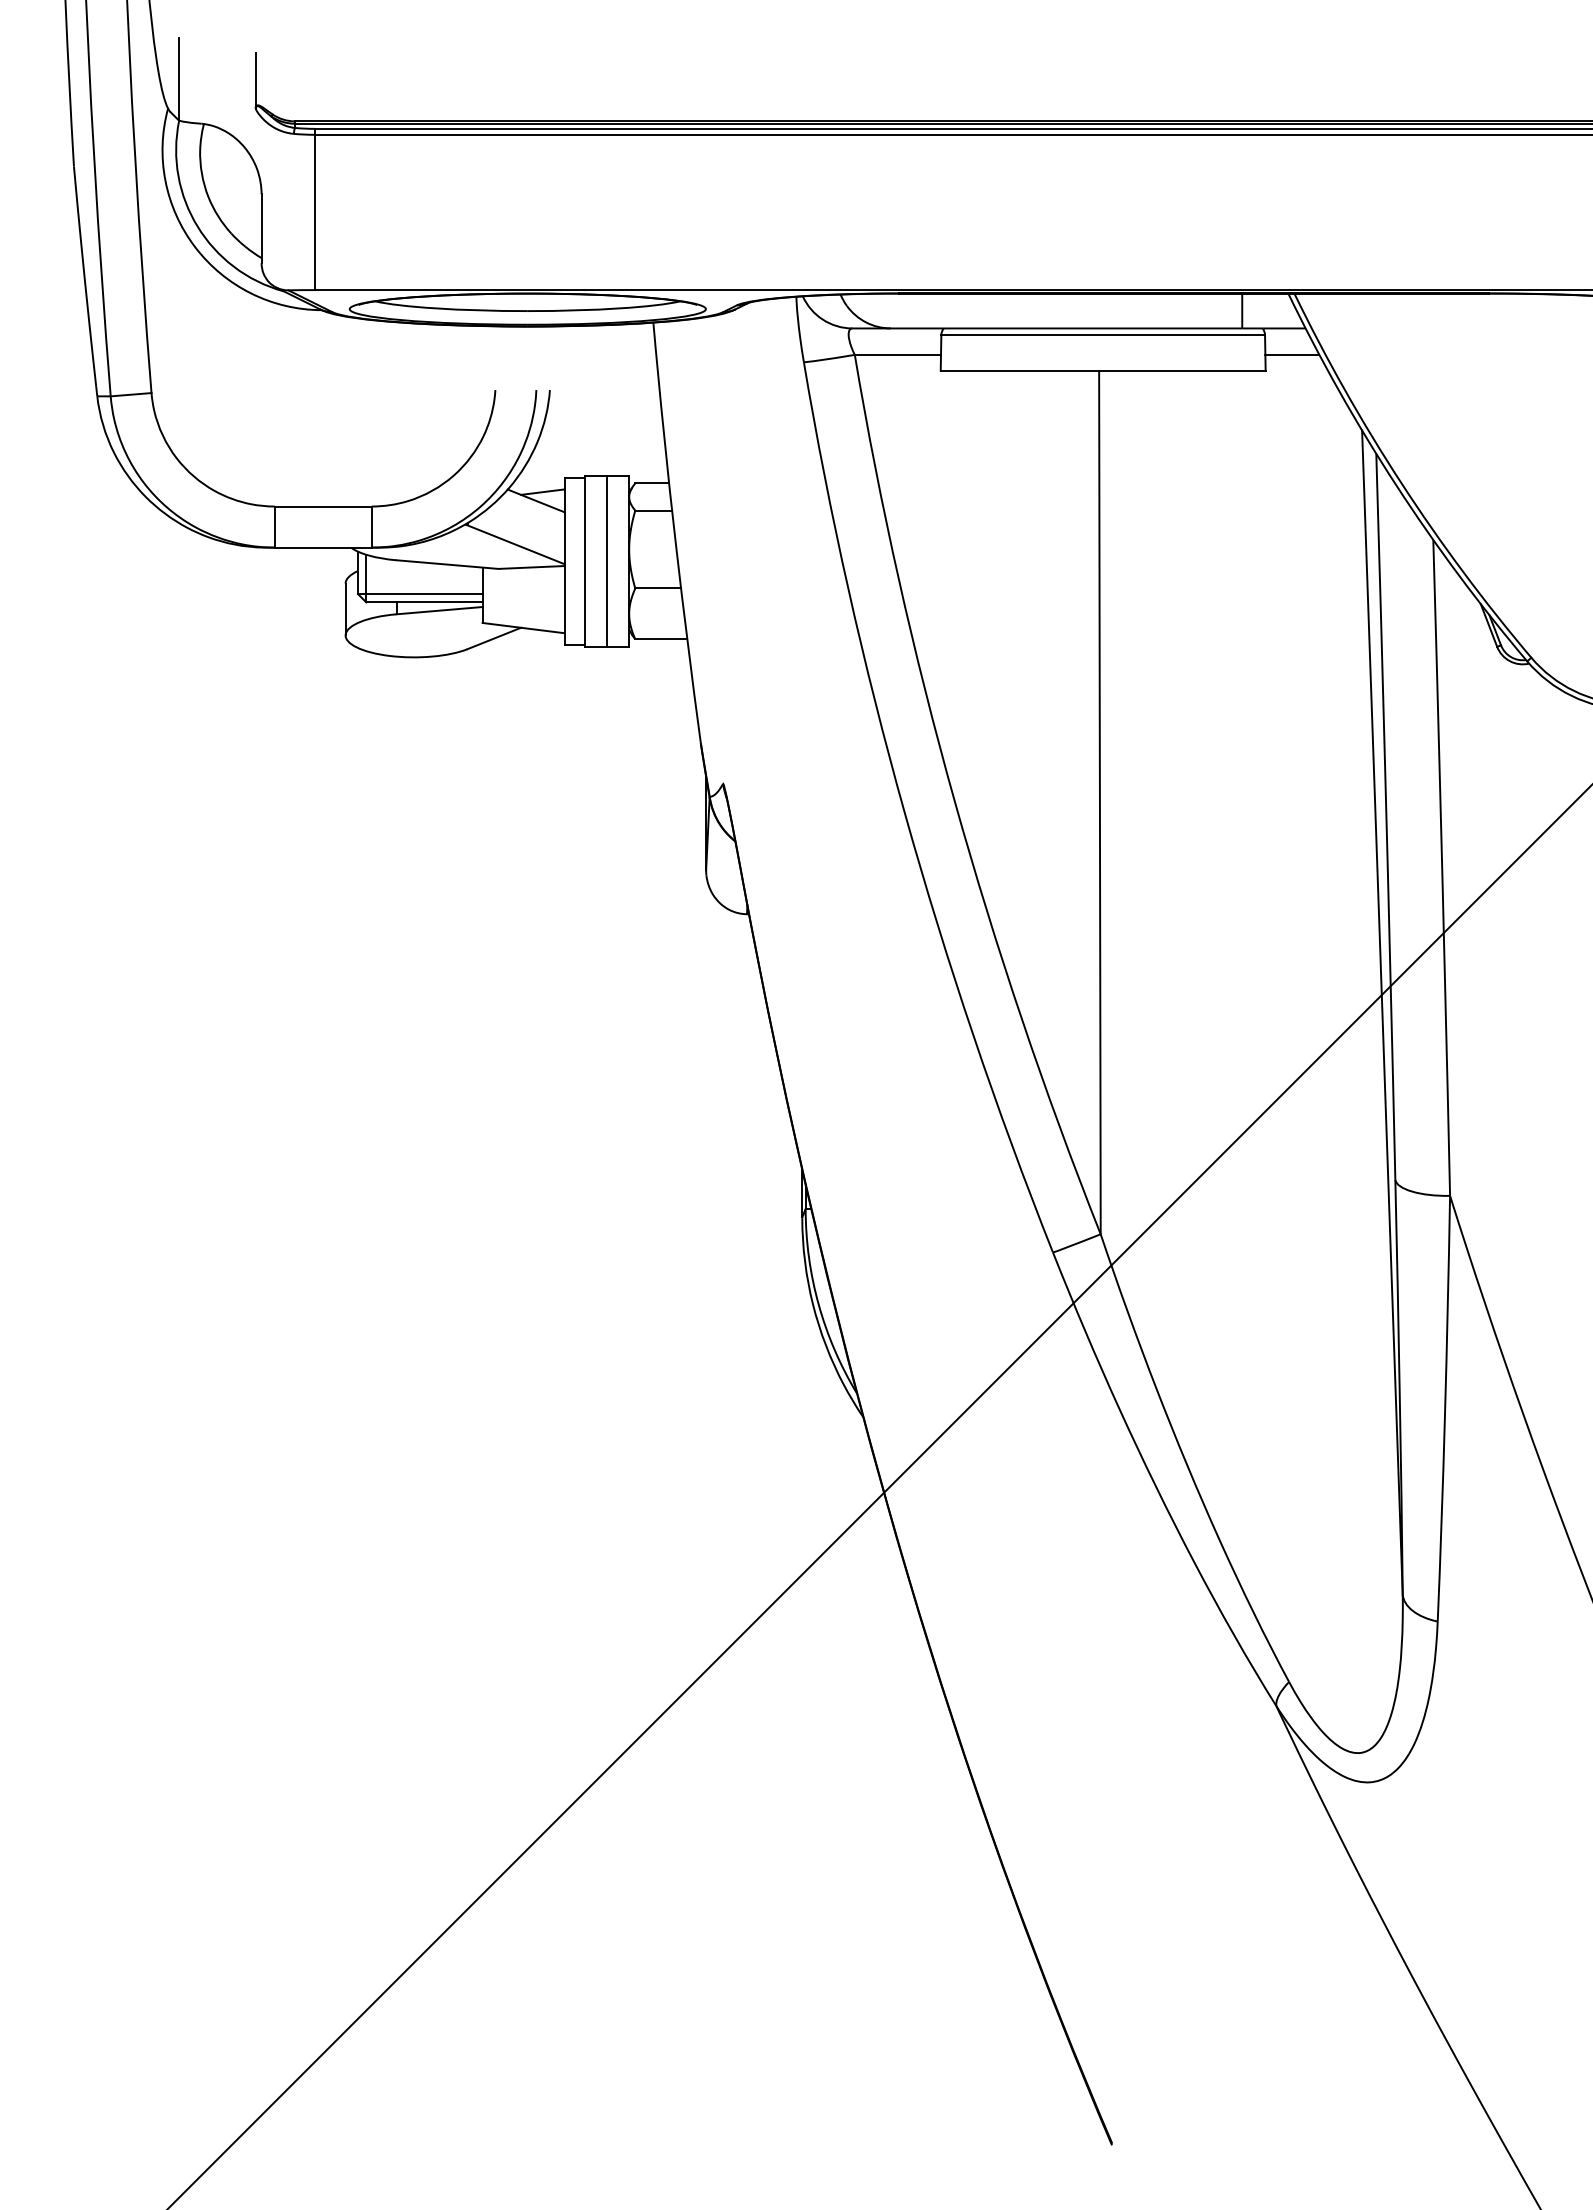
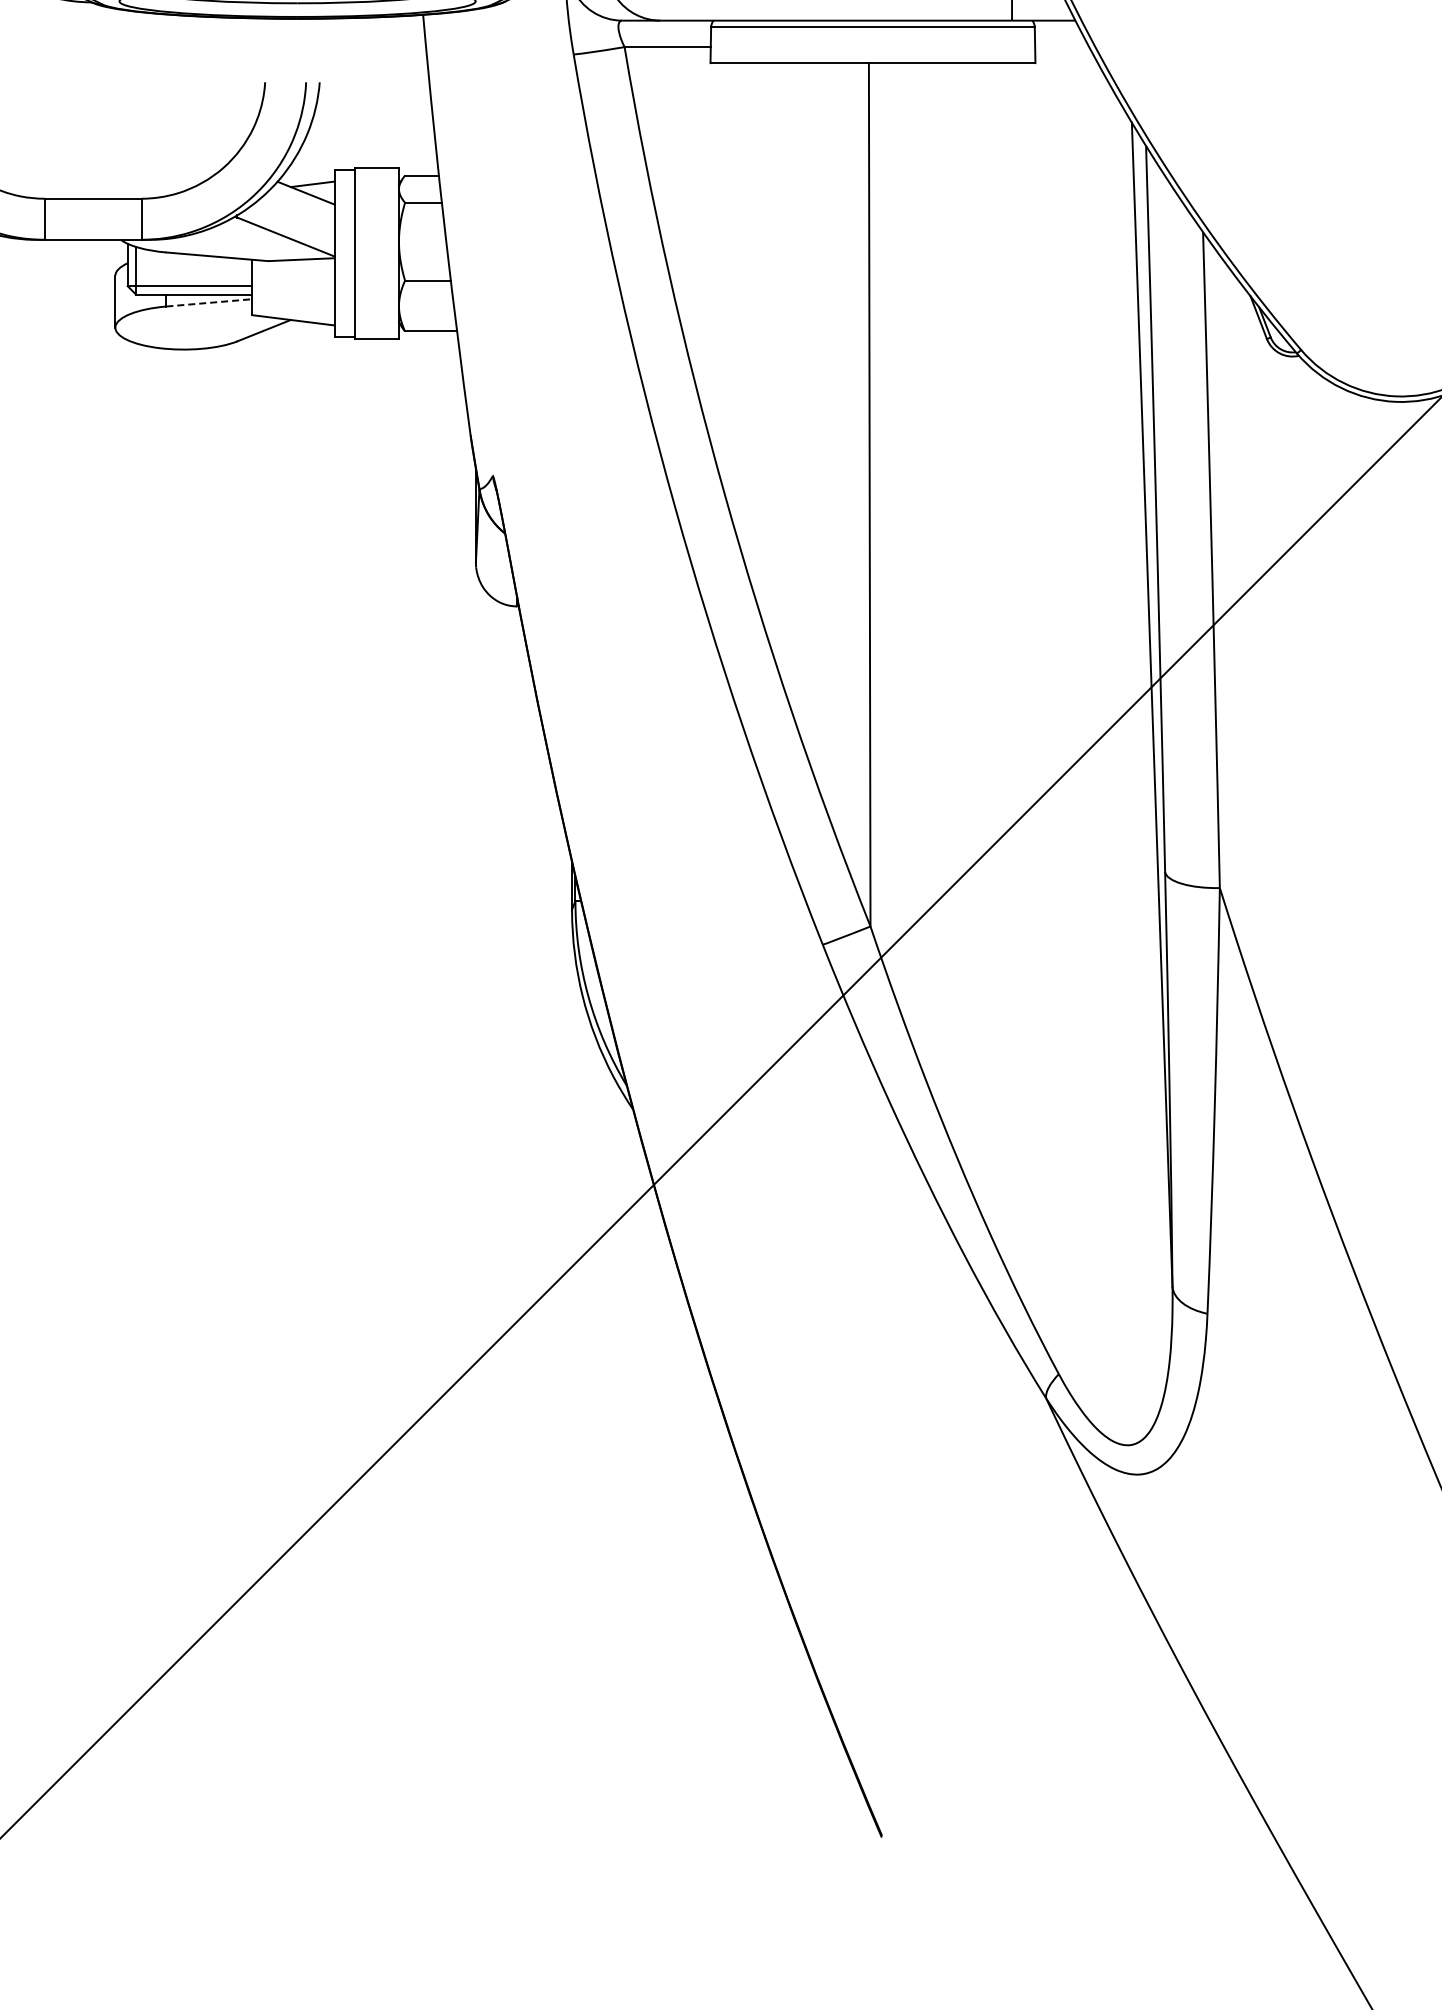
line: (1292, 354) -> (1062, 46), removed
line: (607, 560) -> (377, 252), removed
line: (440, 610) -> (210, 302), solid -> dashed

